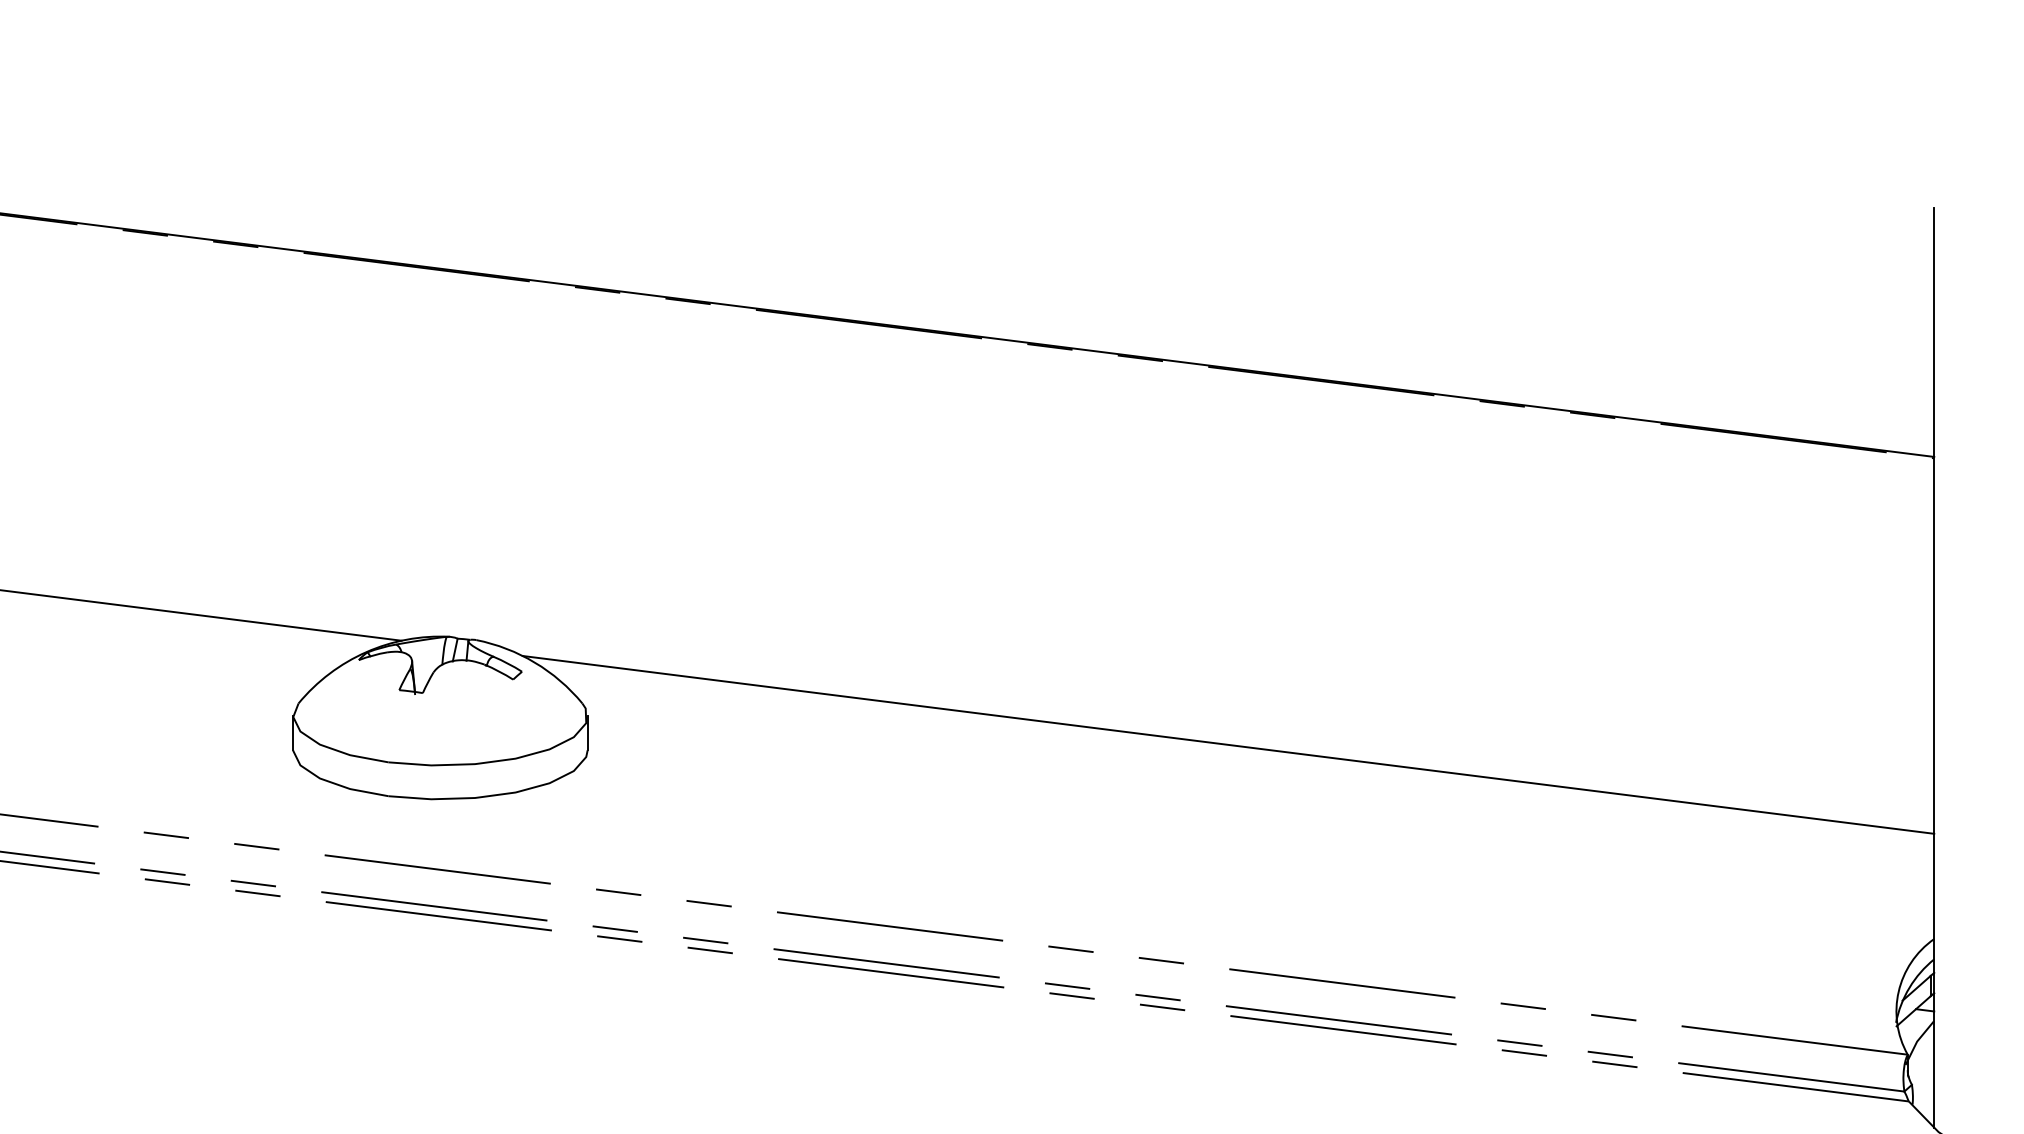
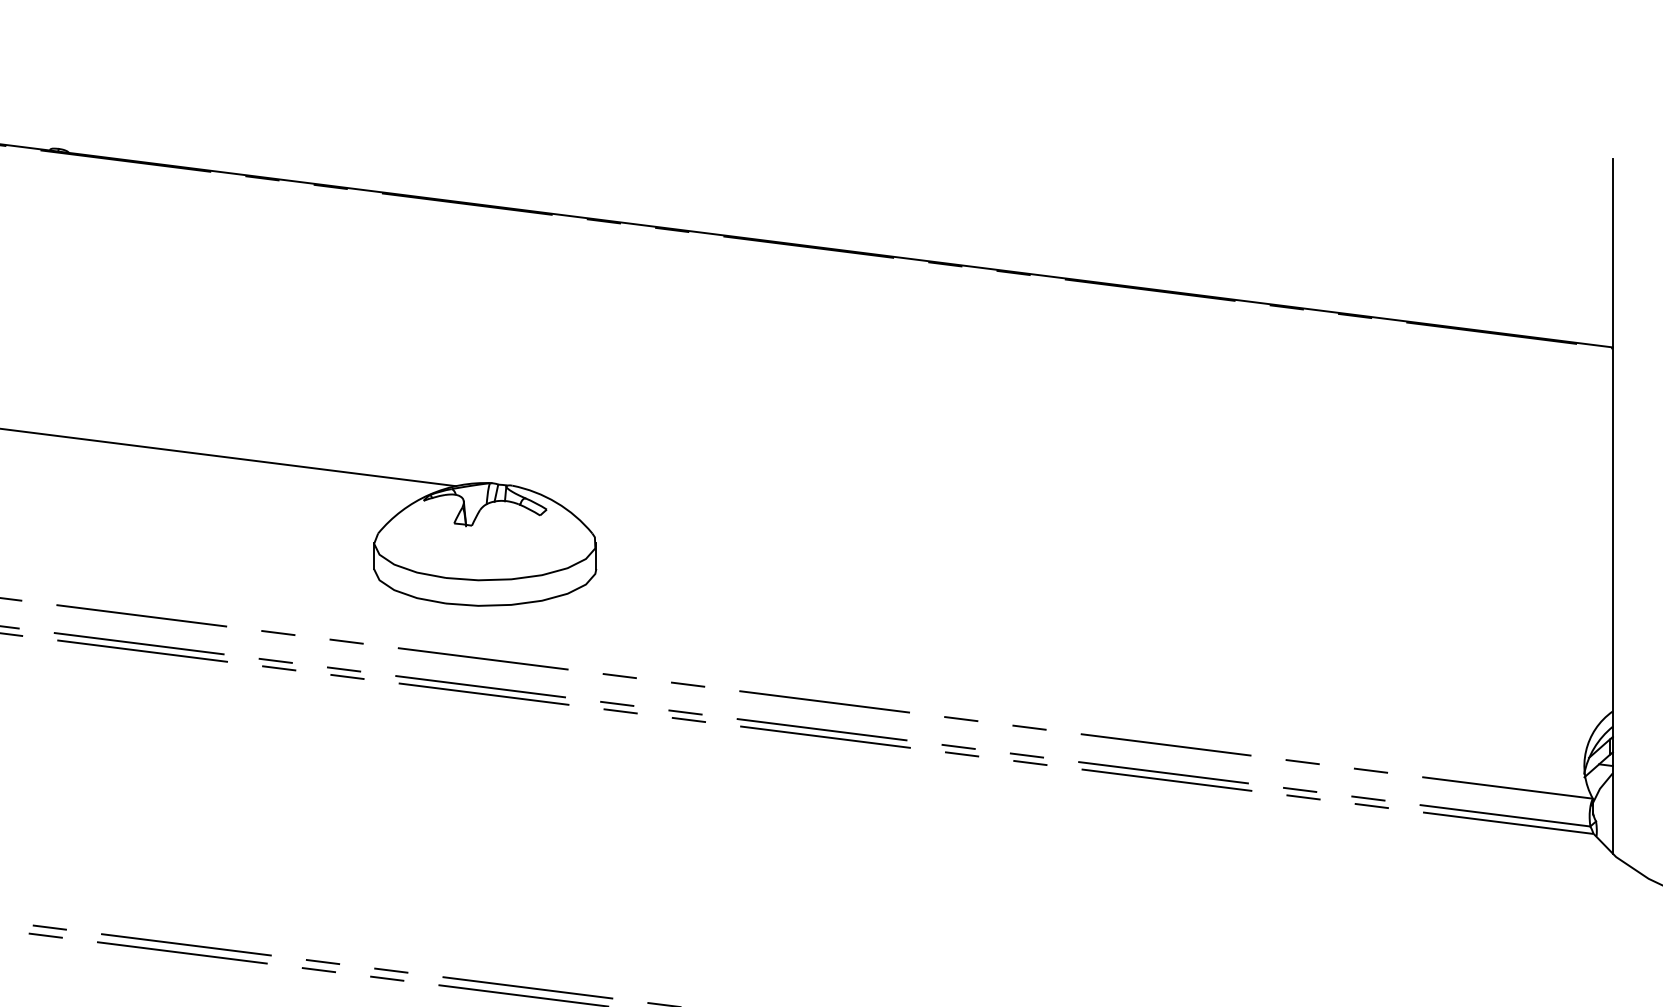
line: (1227, 744) -> (1079, 564), removed

